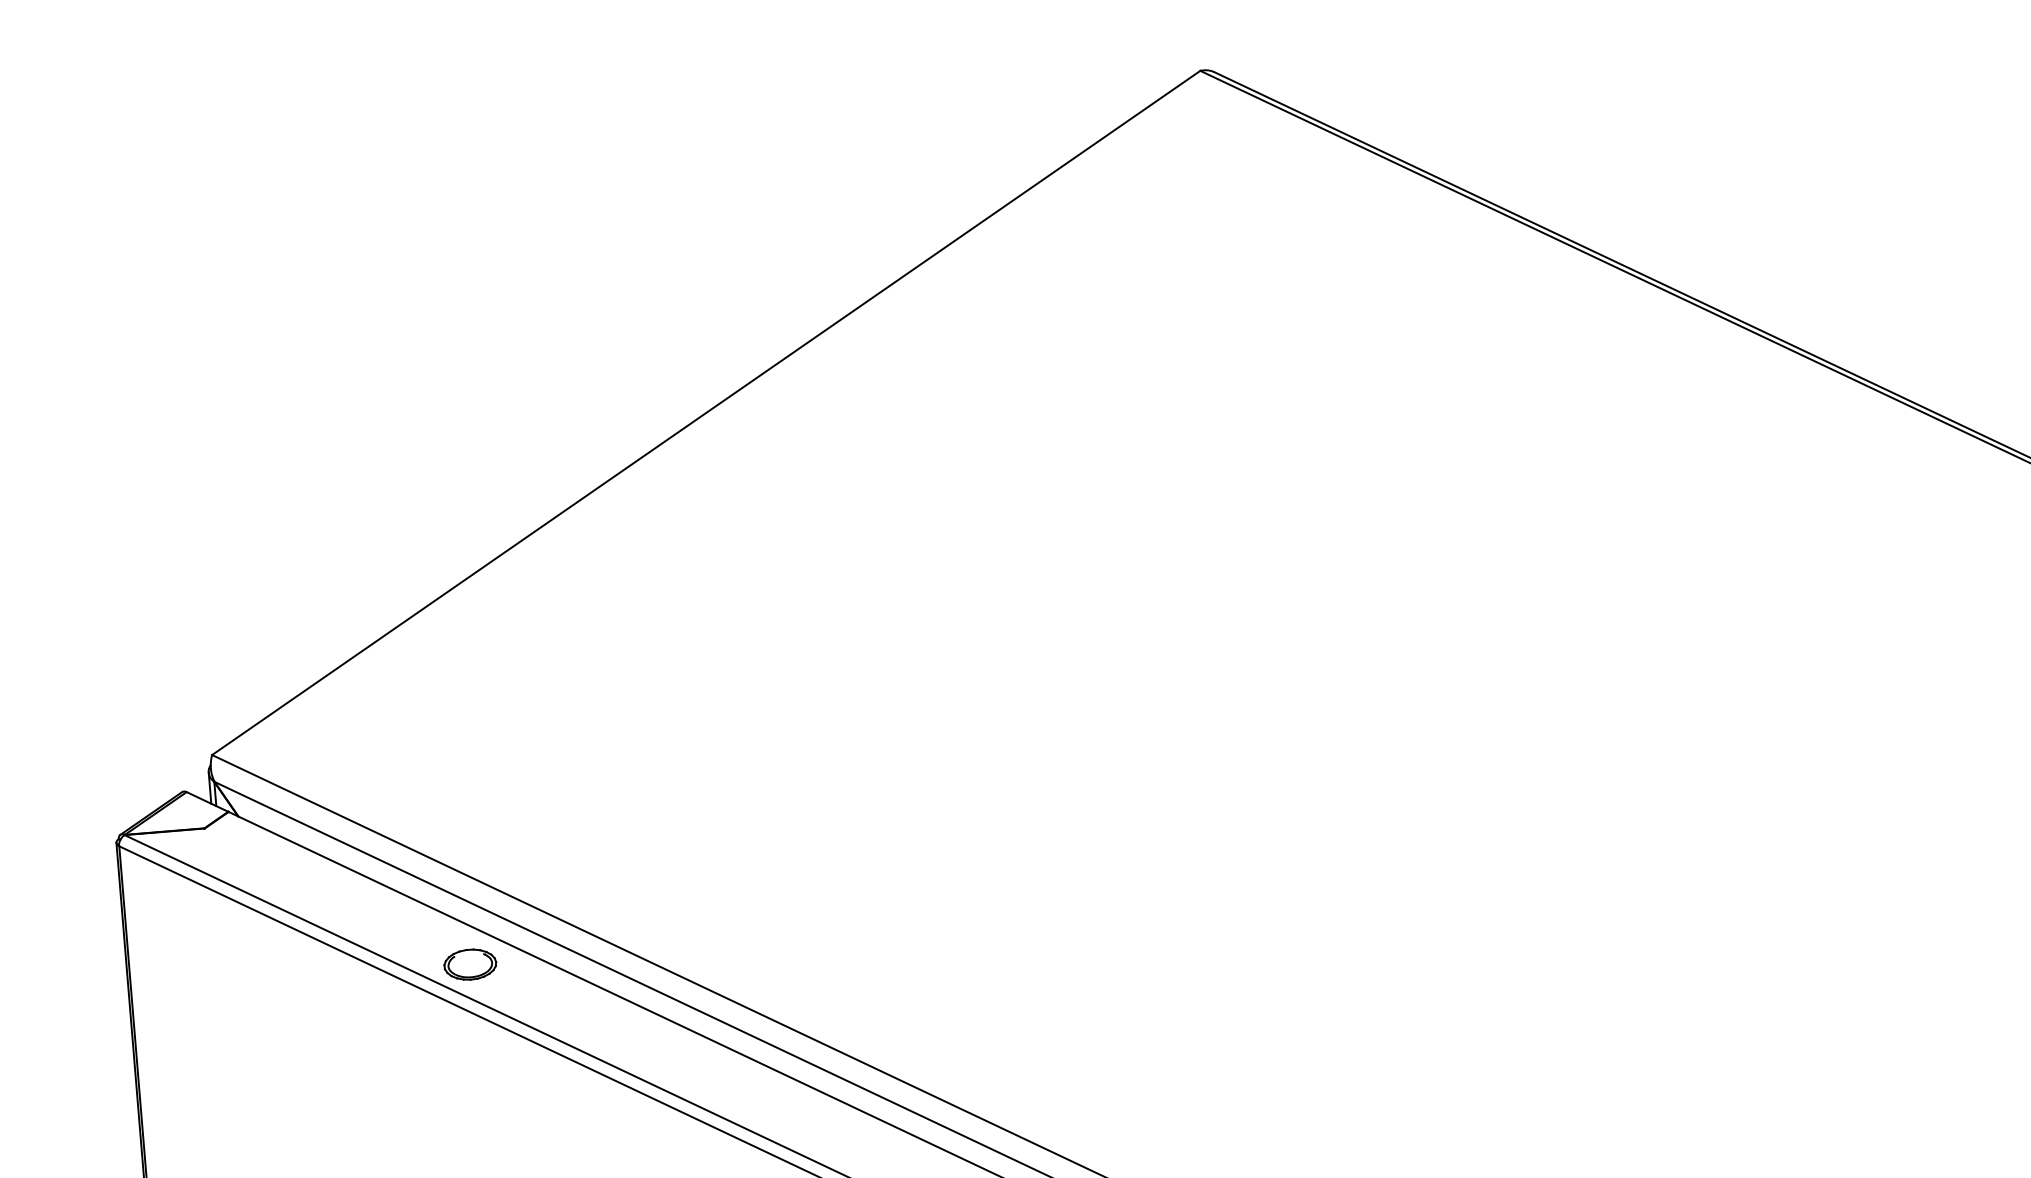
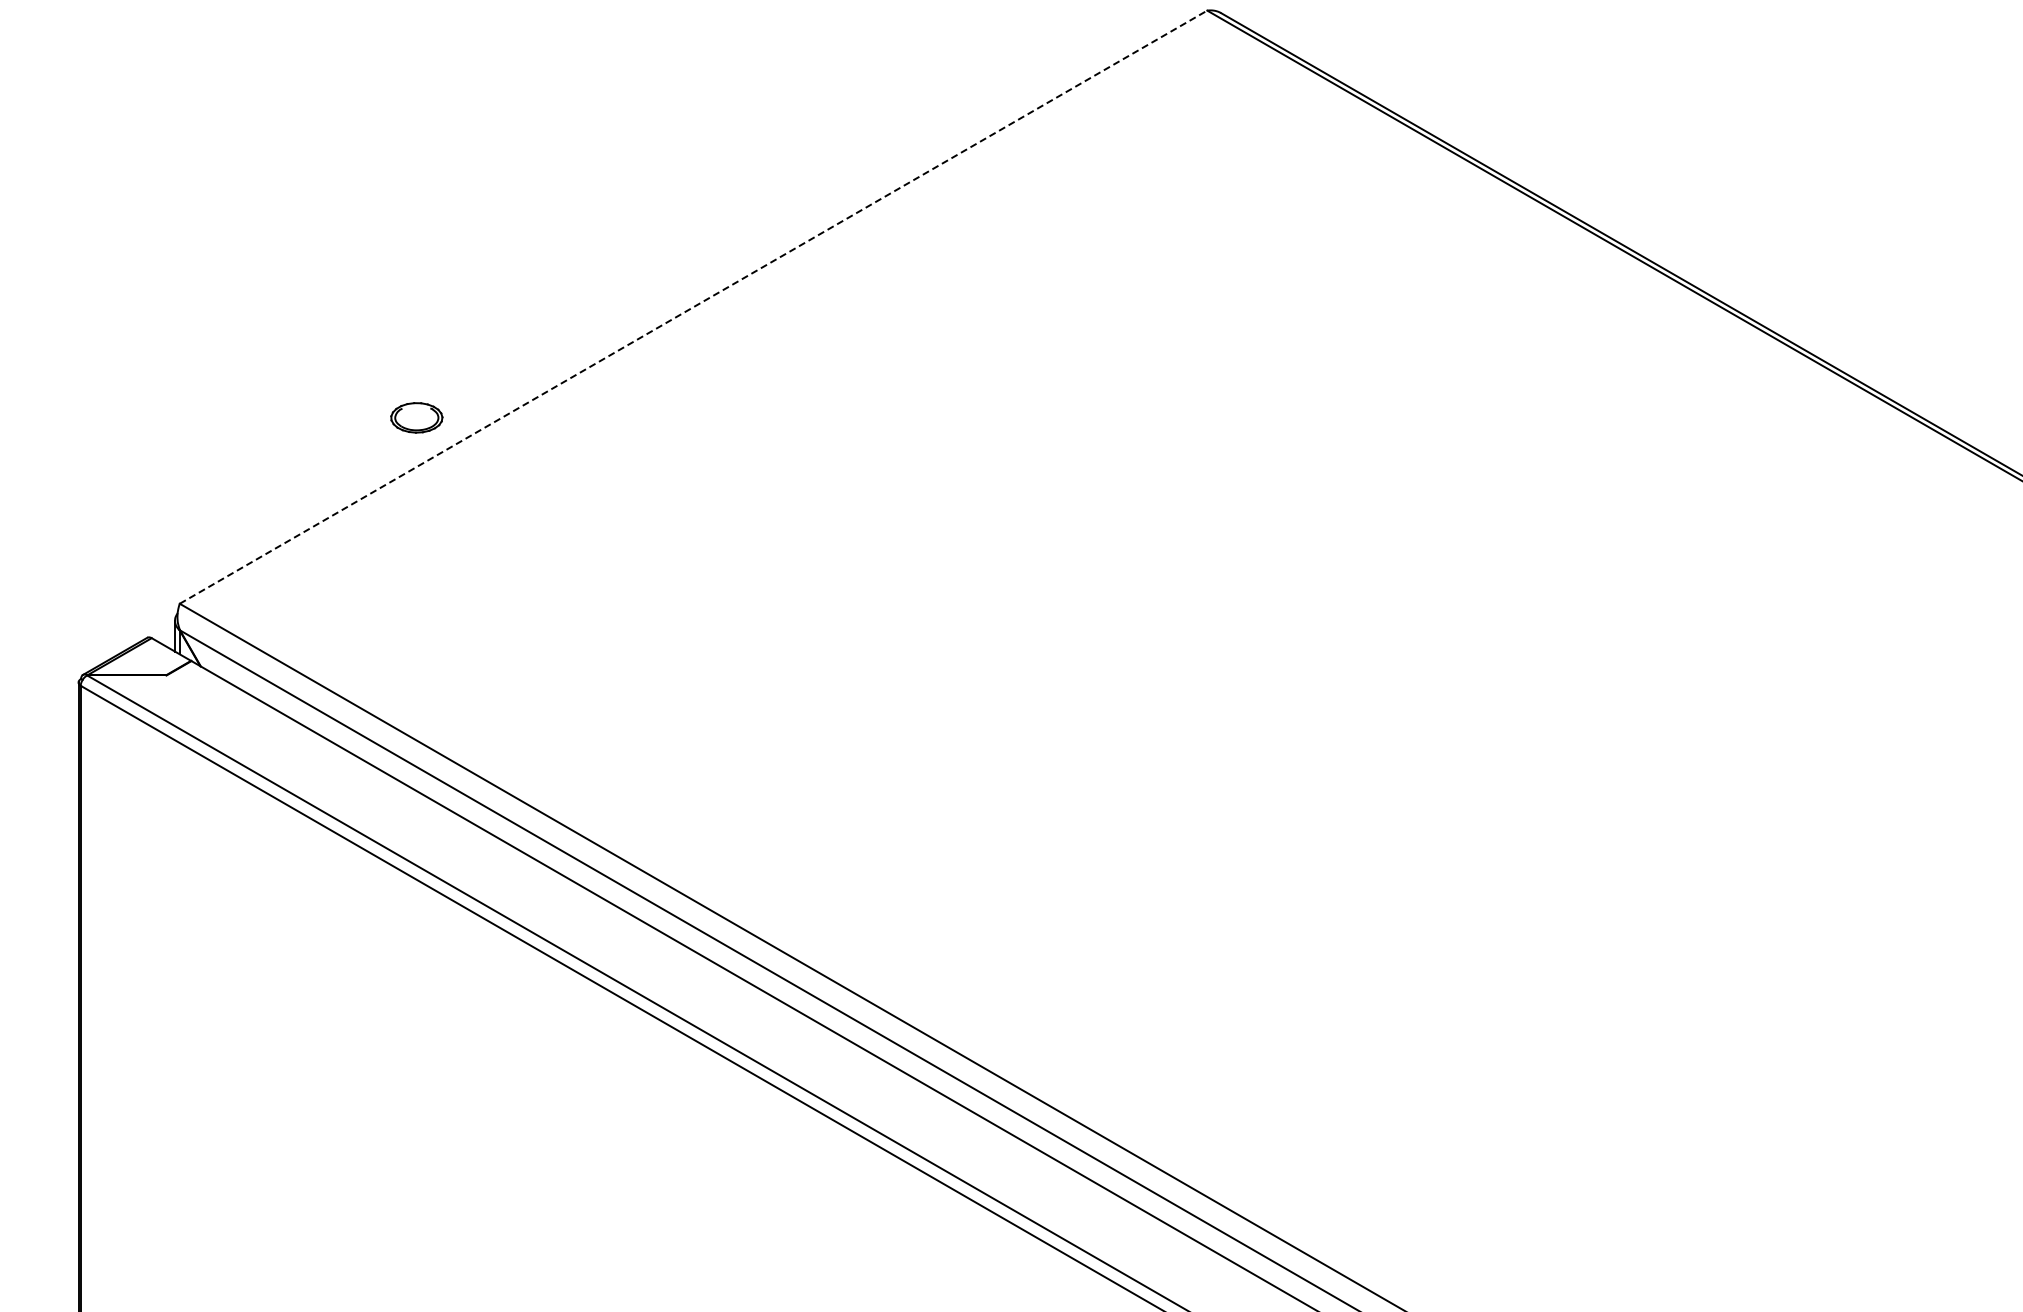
line: (706, 412) -> (693, 306), solid -> dashed
part: (469, 964) -> (416, 417), moved

